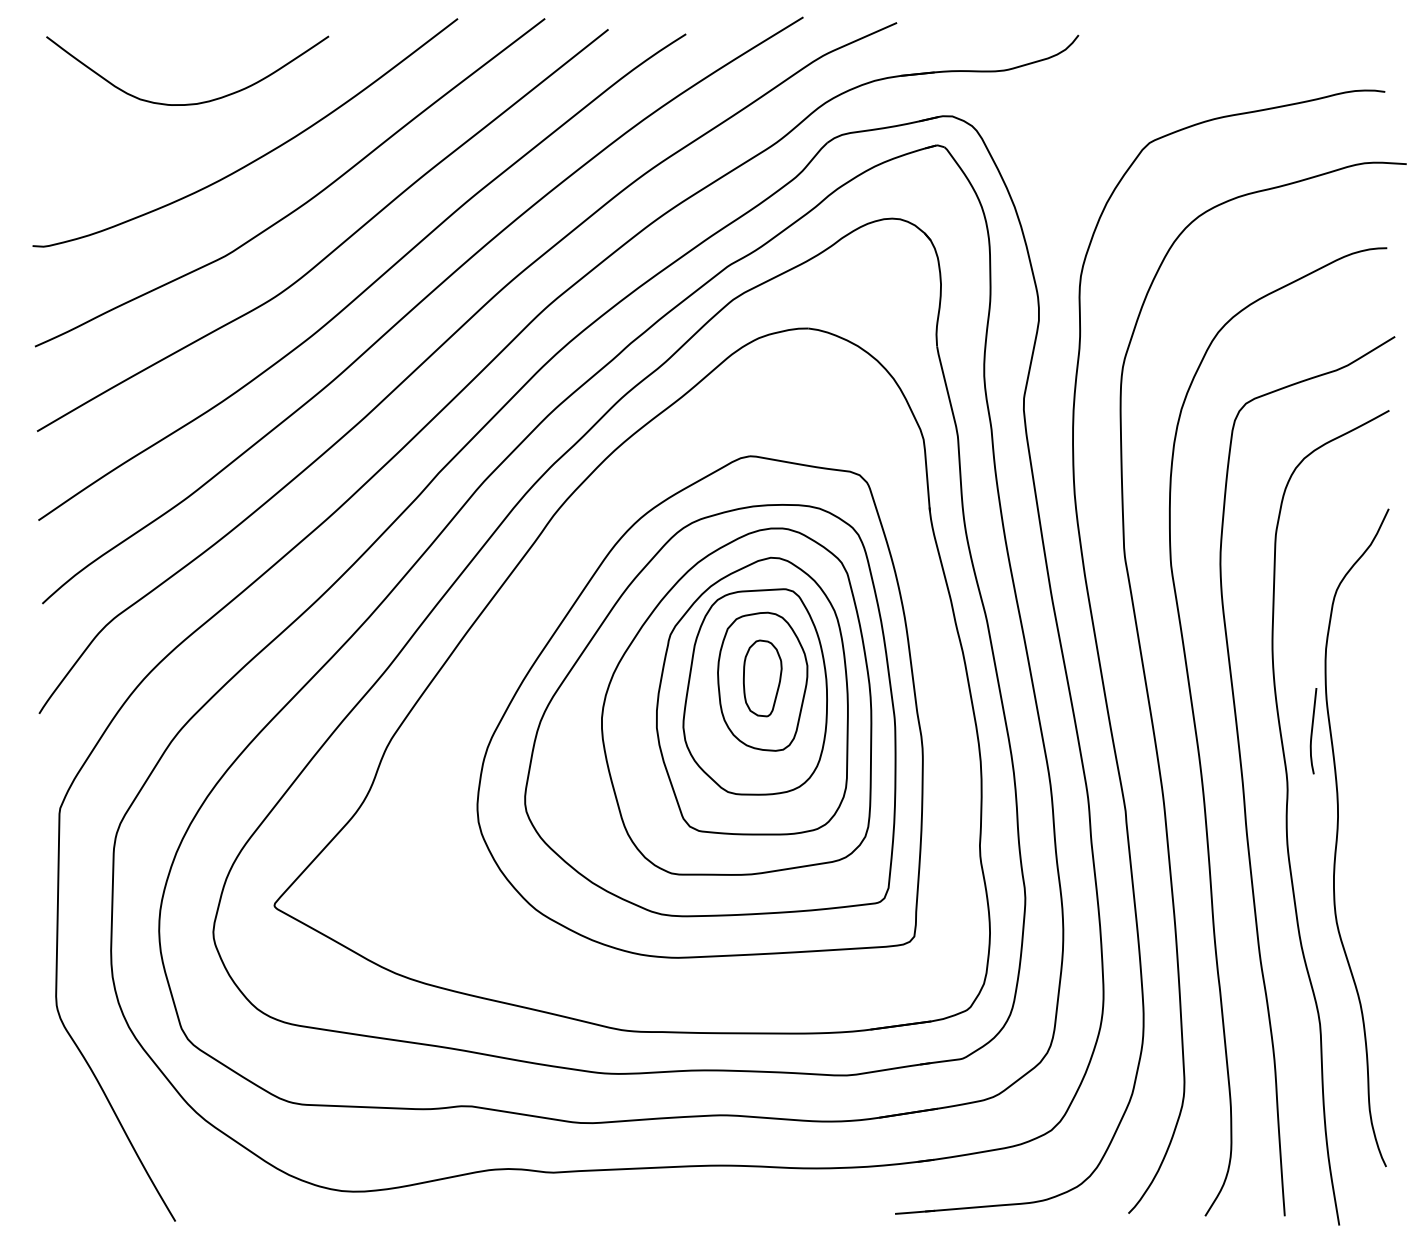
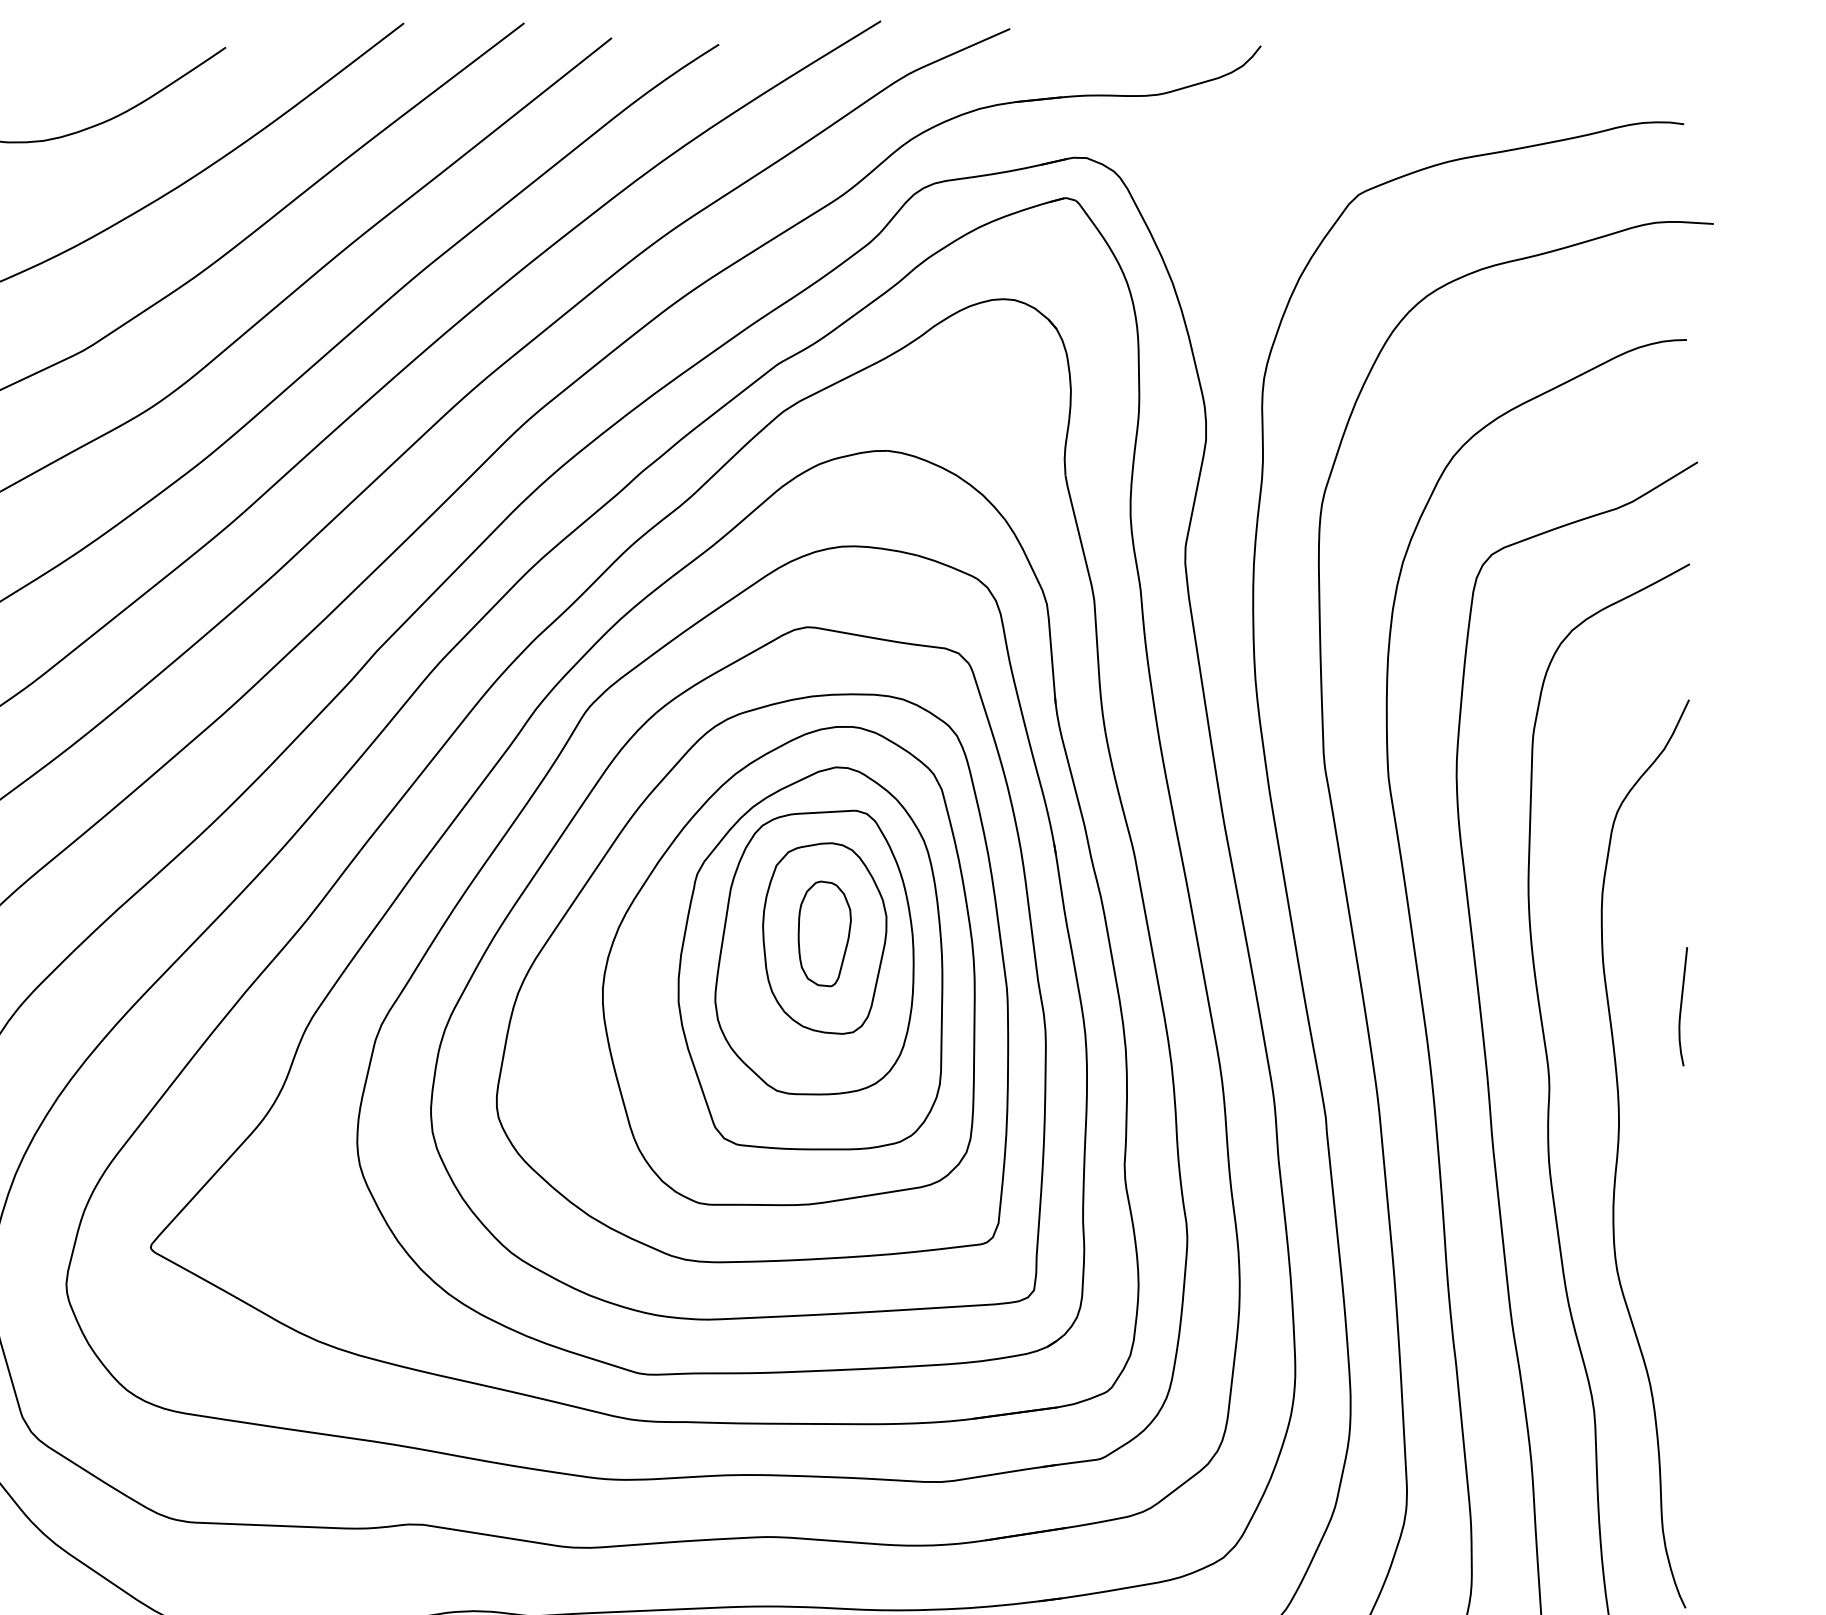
part: (688, 697) -> (722, 960), added
curve: (1312, 731) -> (1681, 1007), moved

